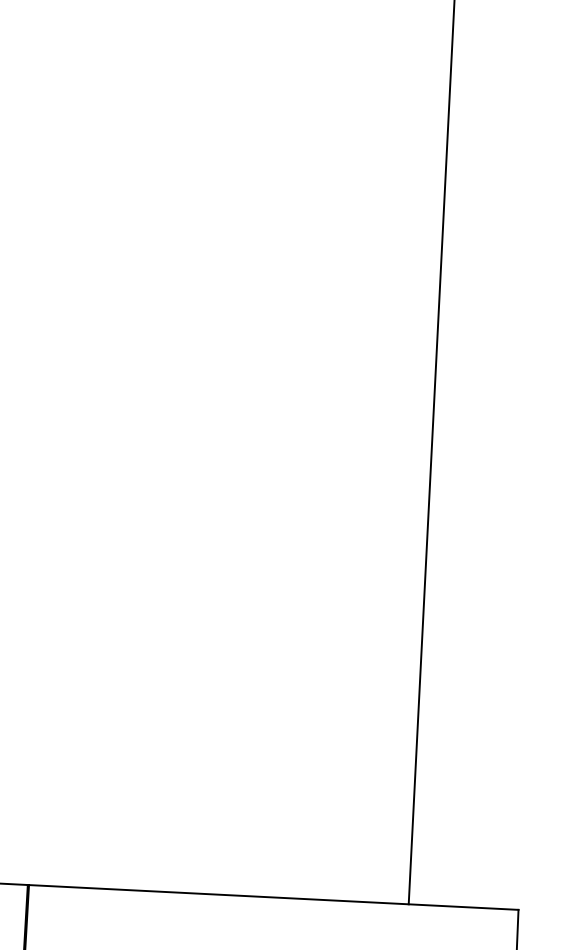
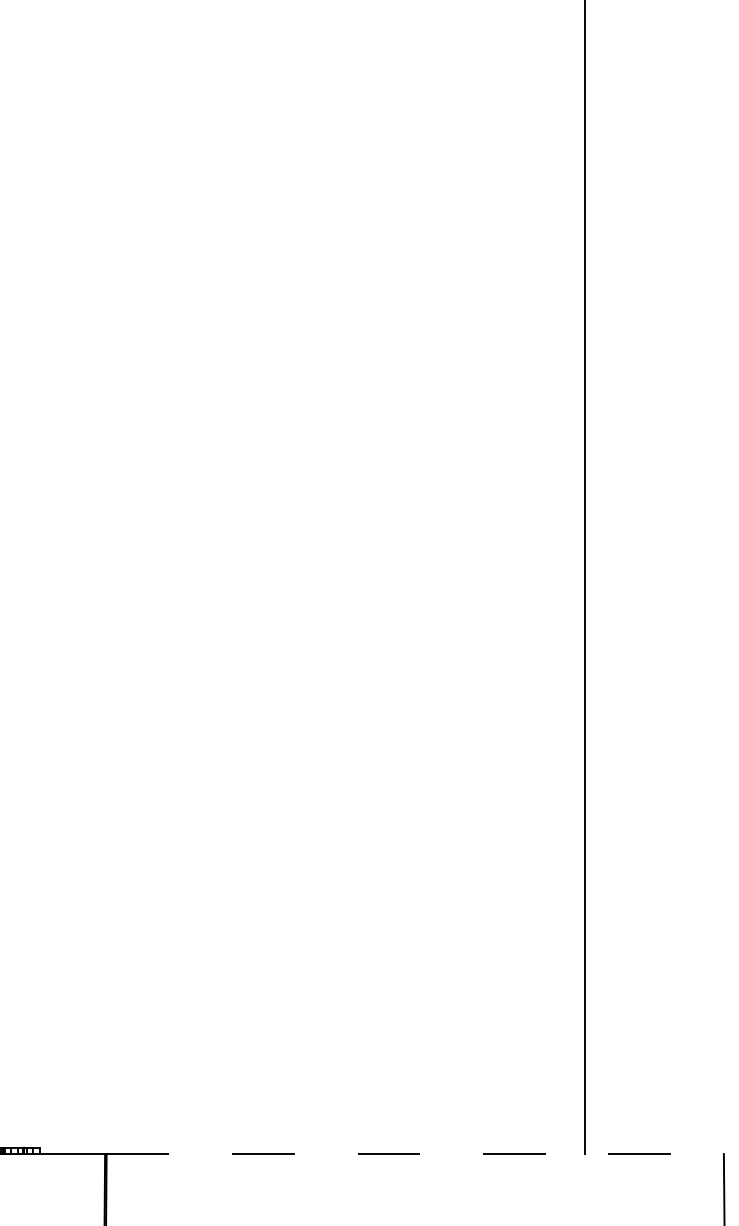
line: (273, 897) -> (415, 1154), solid -> dashed

